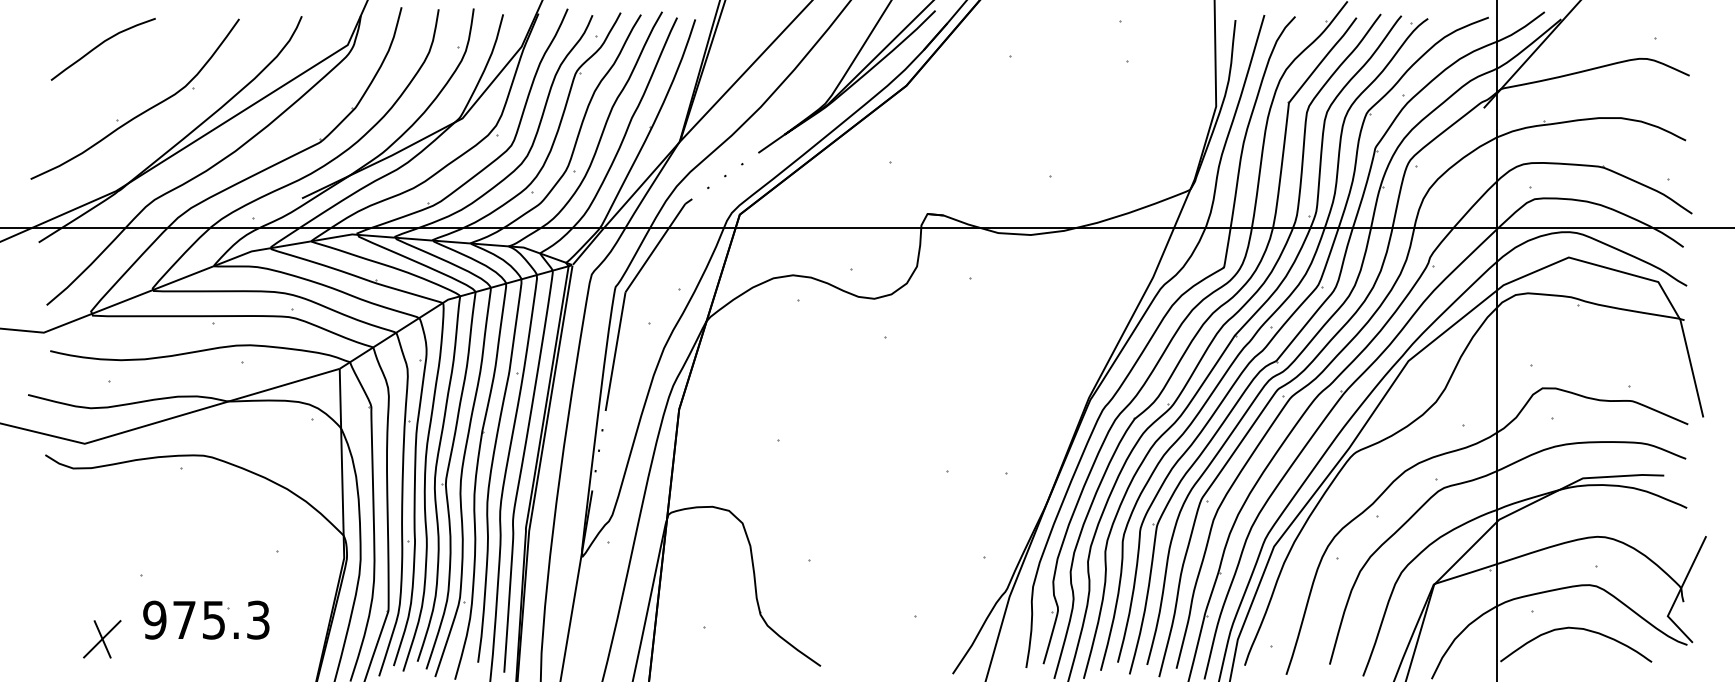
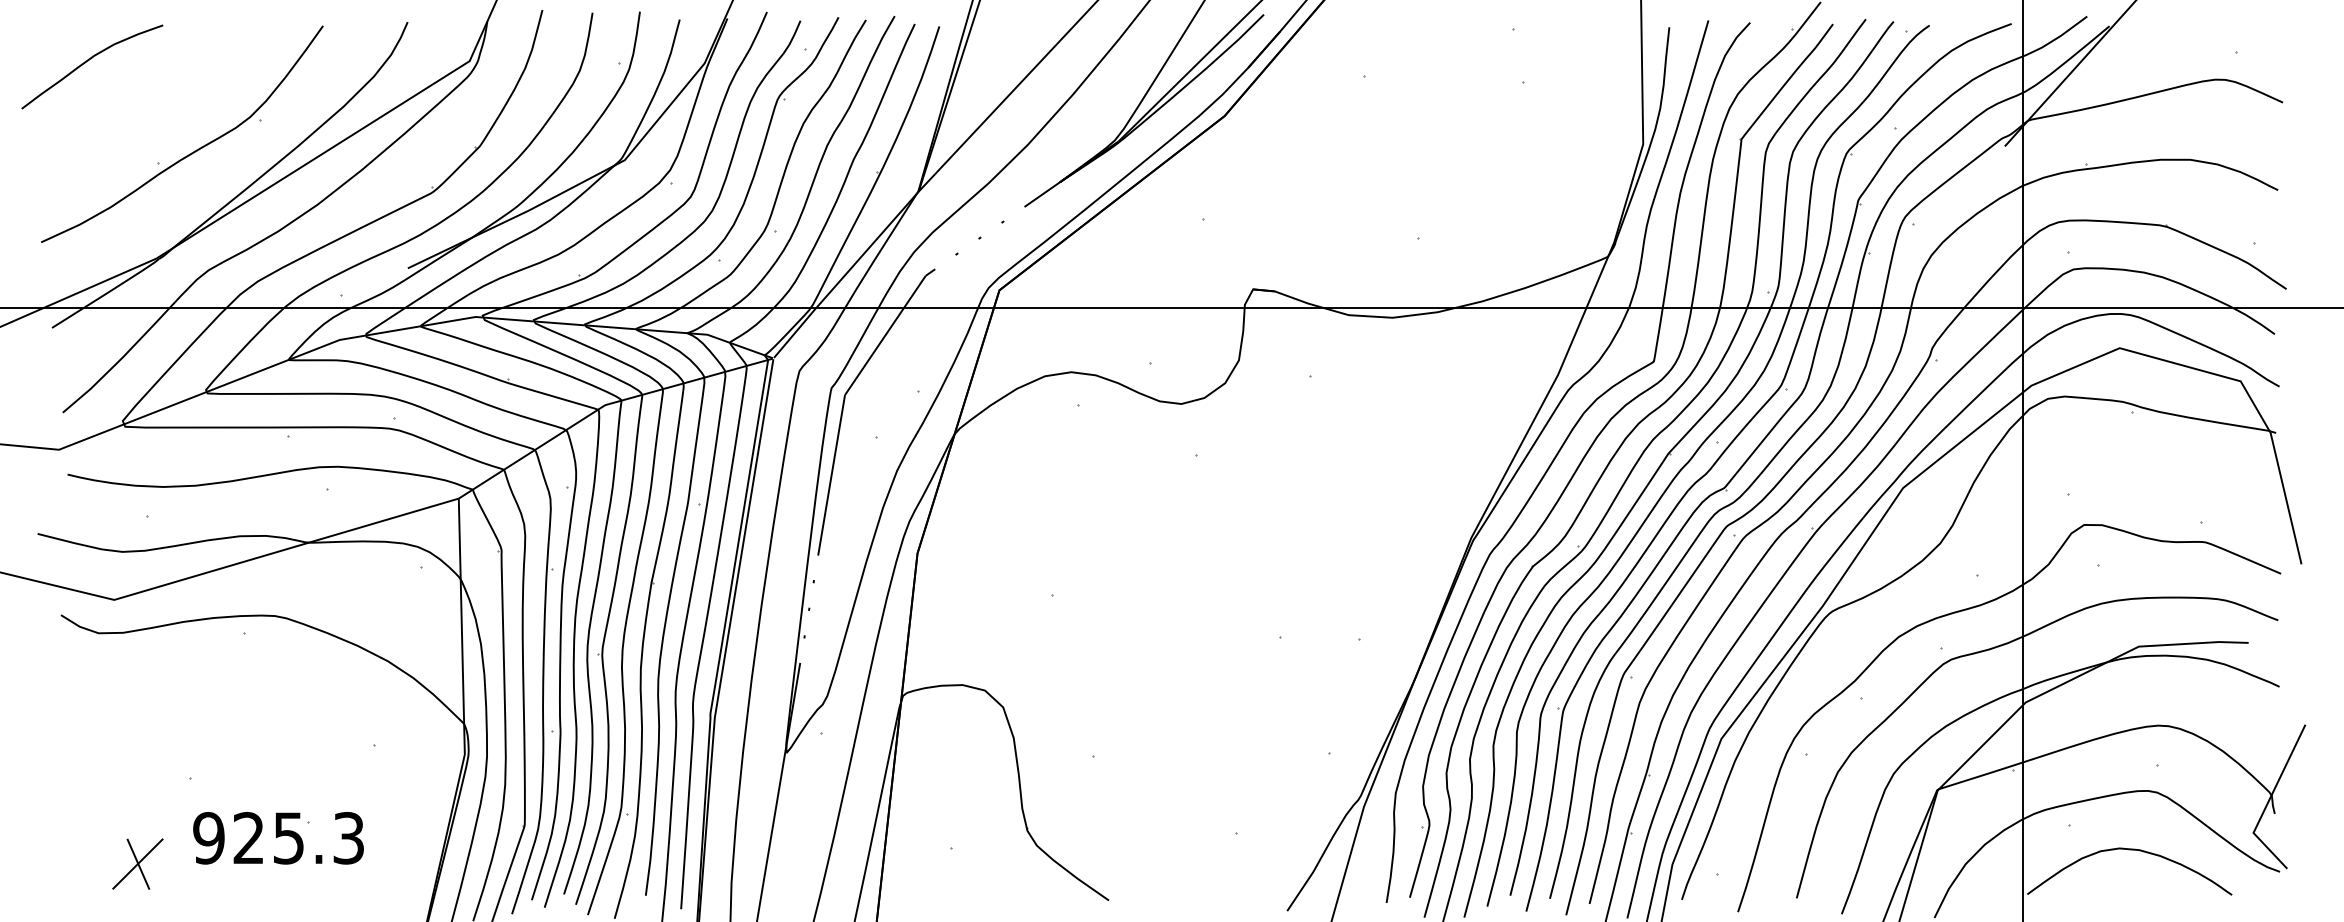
curve: (100, 45) -> (88, 61), moved
text: (184, 619) -> (248, 837), 975.3 -> 925.3

